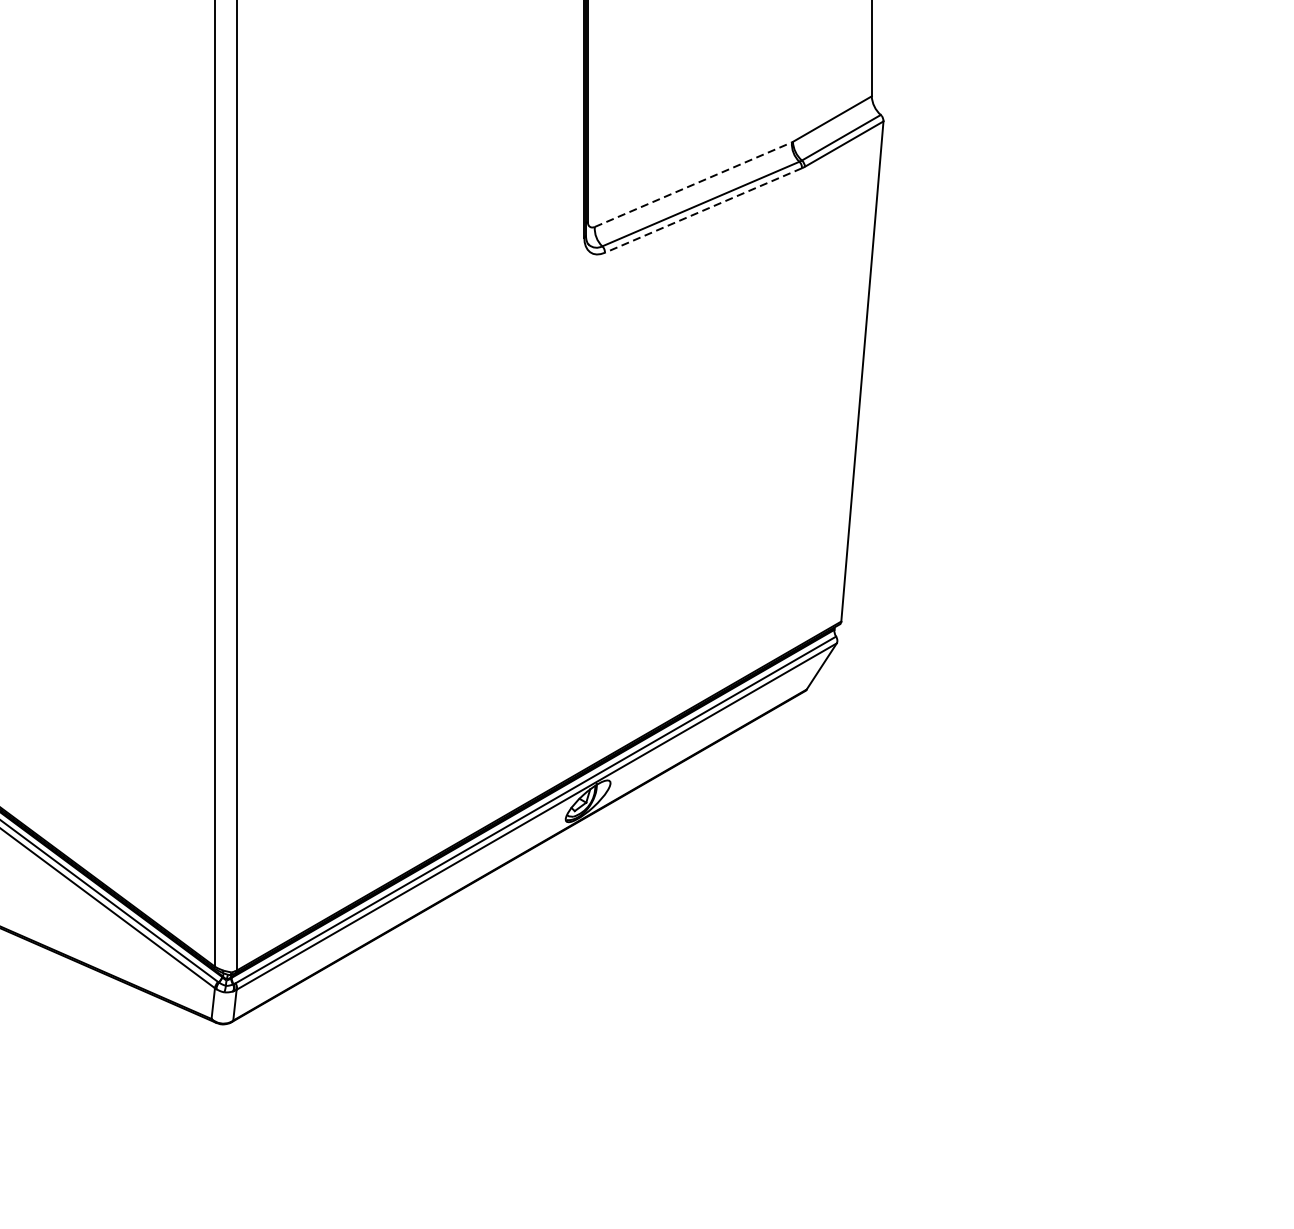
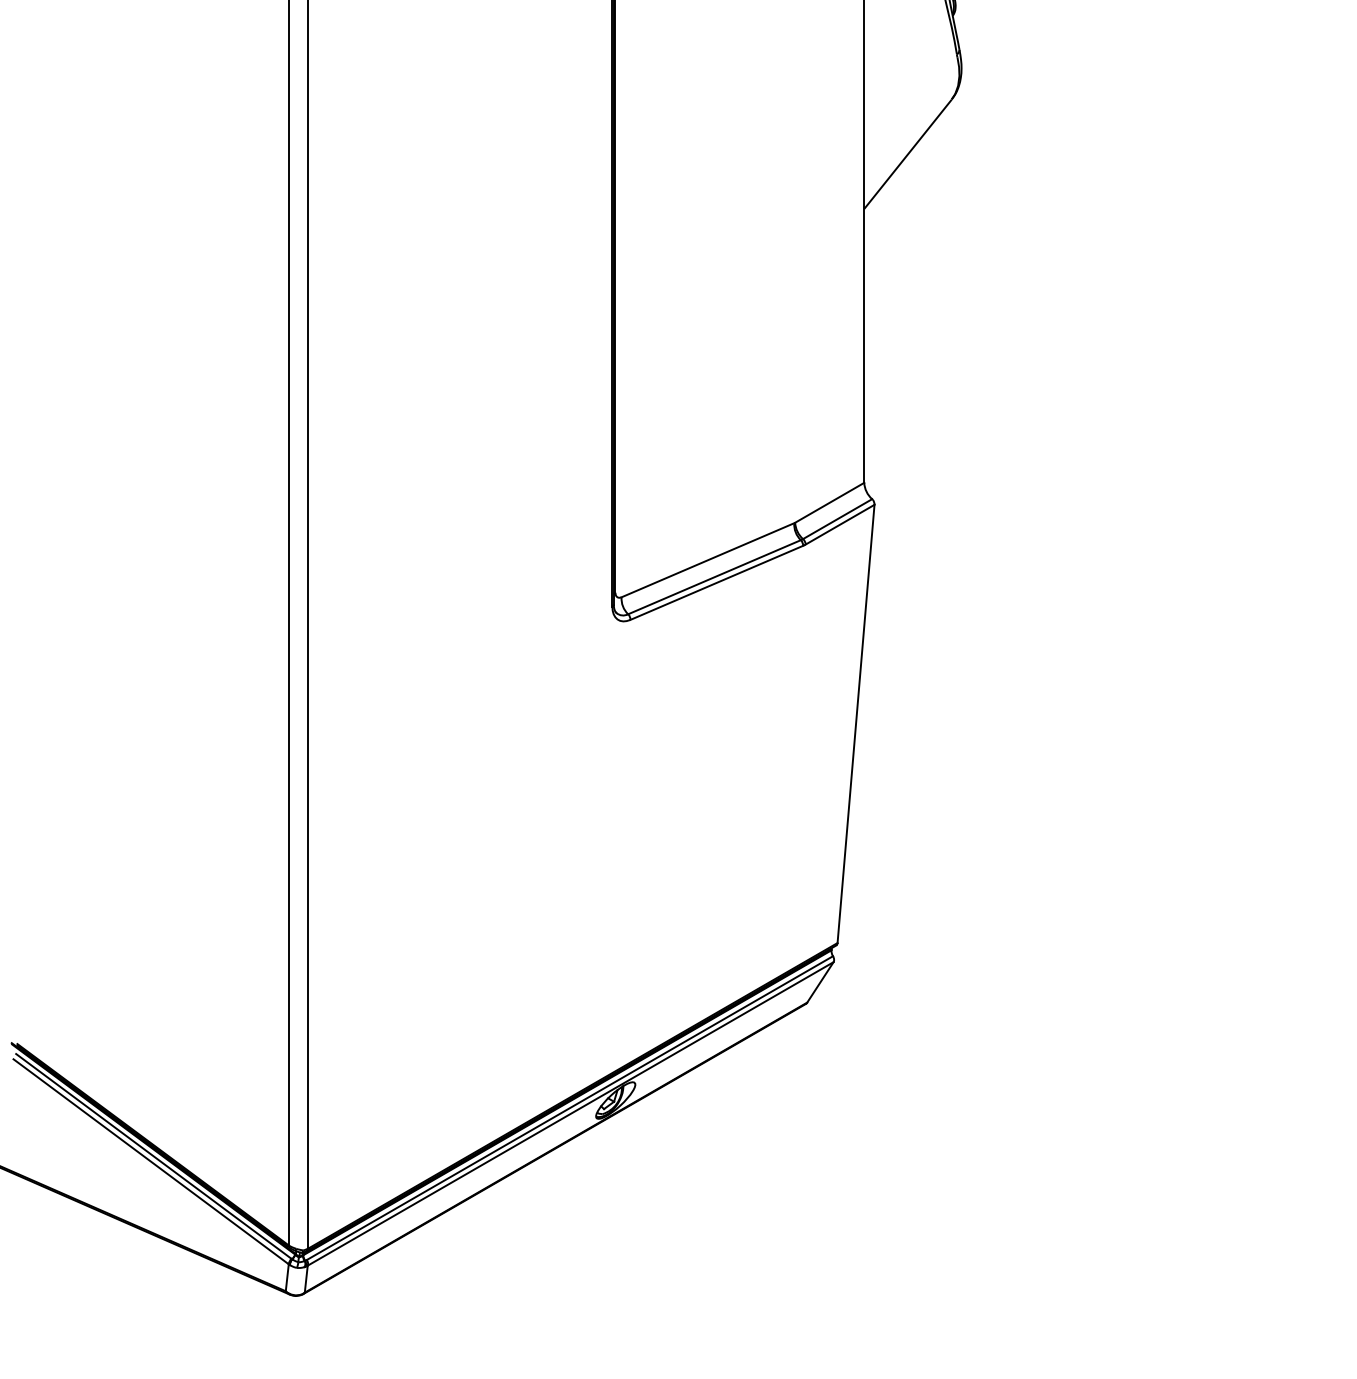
line: (692, 184) -> (707, 560), dashed -> solid
line: (703, 210) -> (716, 582), dashed -> solid

